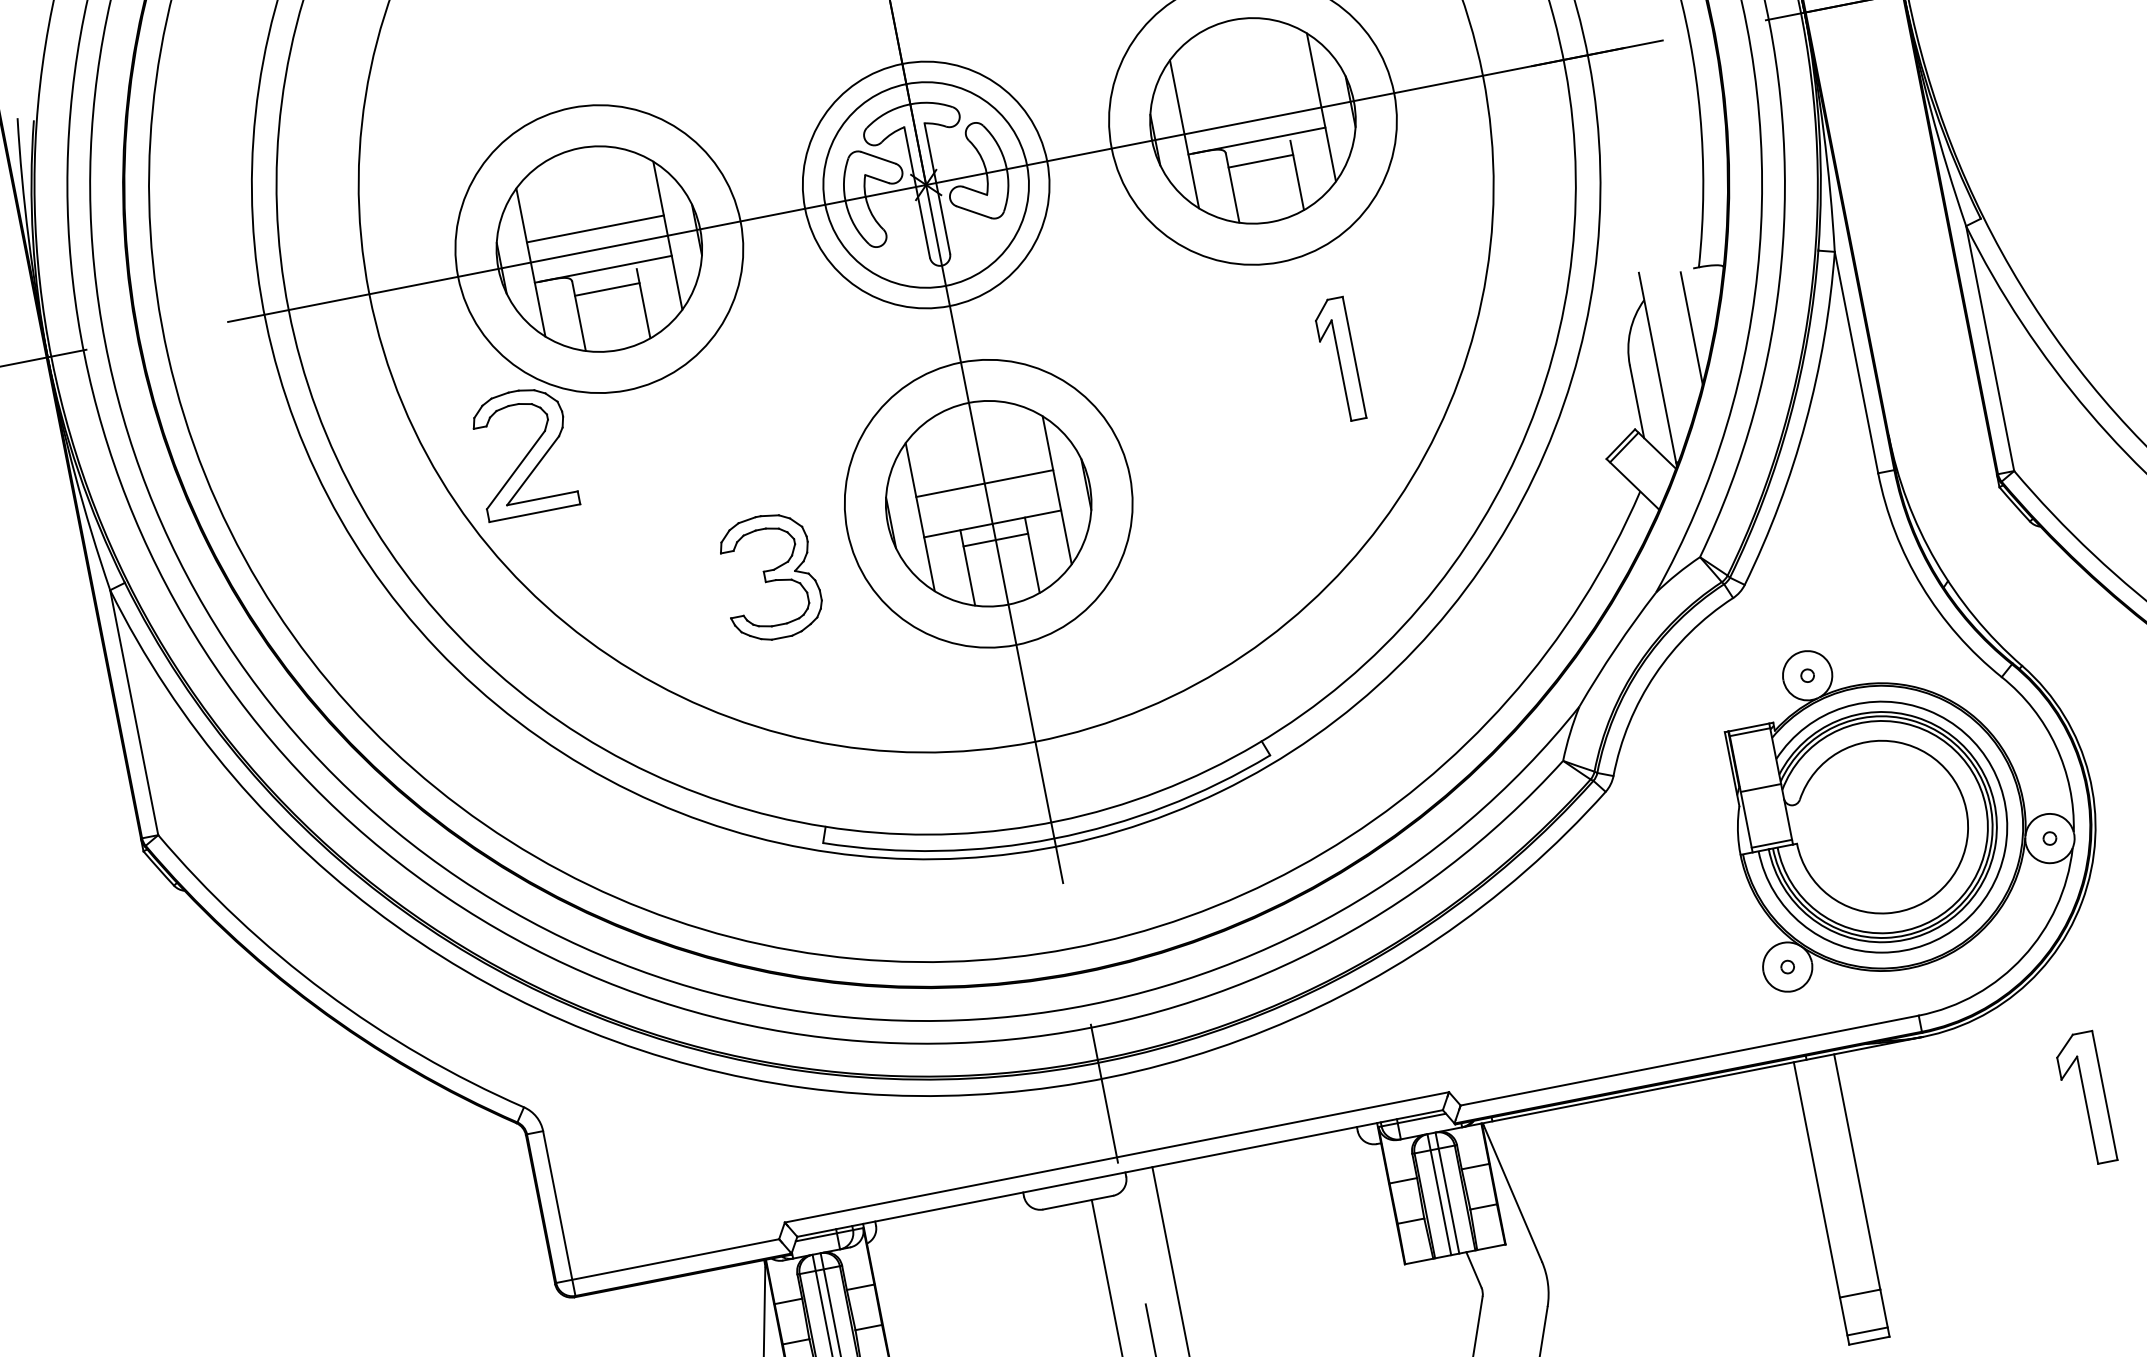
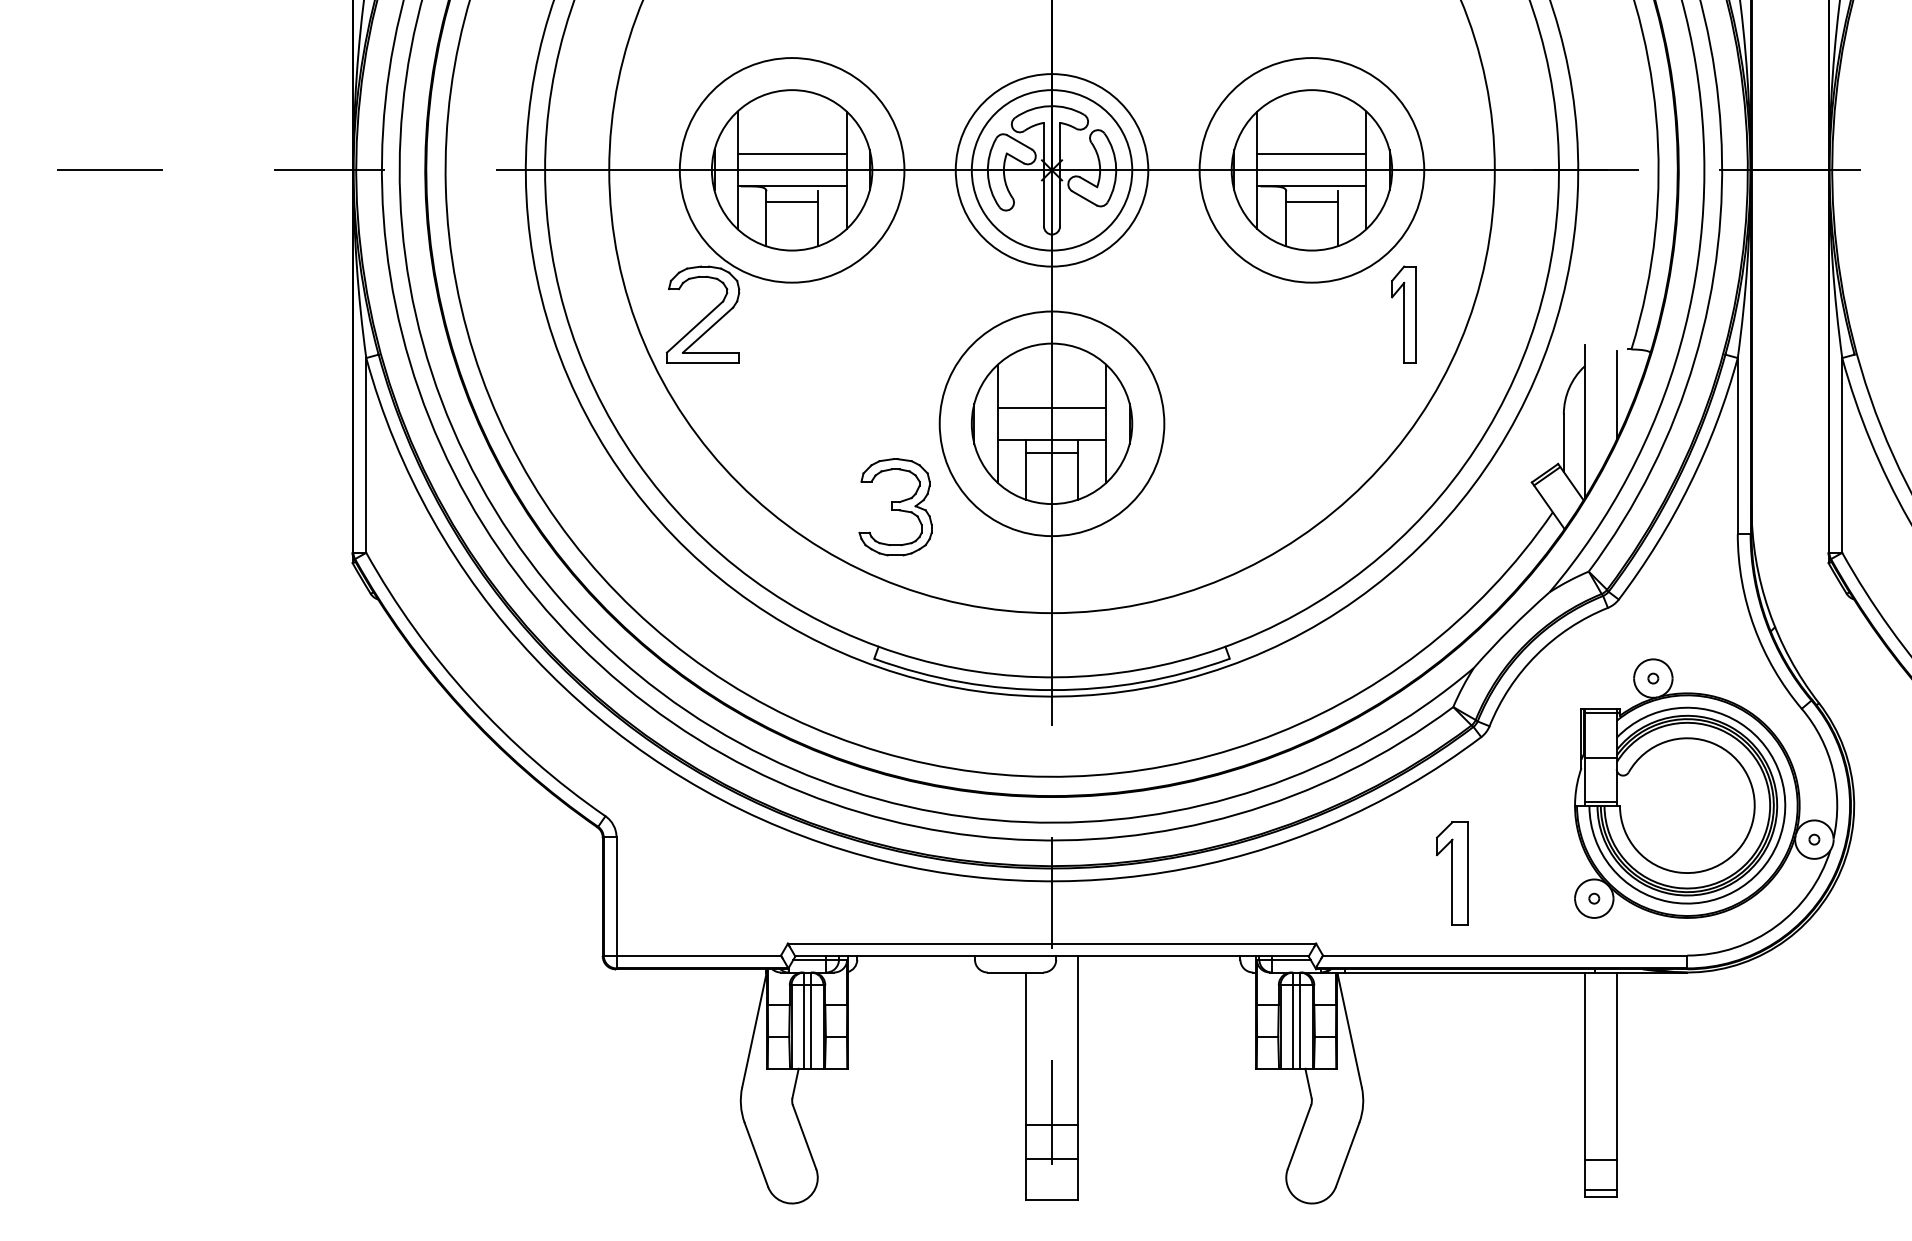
line: (1248, 101) -> (1311, 154), added
part: (1338, 360) -> (1403, 314), moved
part: (770, 577) -> (895, 507), moved
part: (2085, 1099) -> (1452, 873), moved

